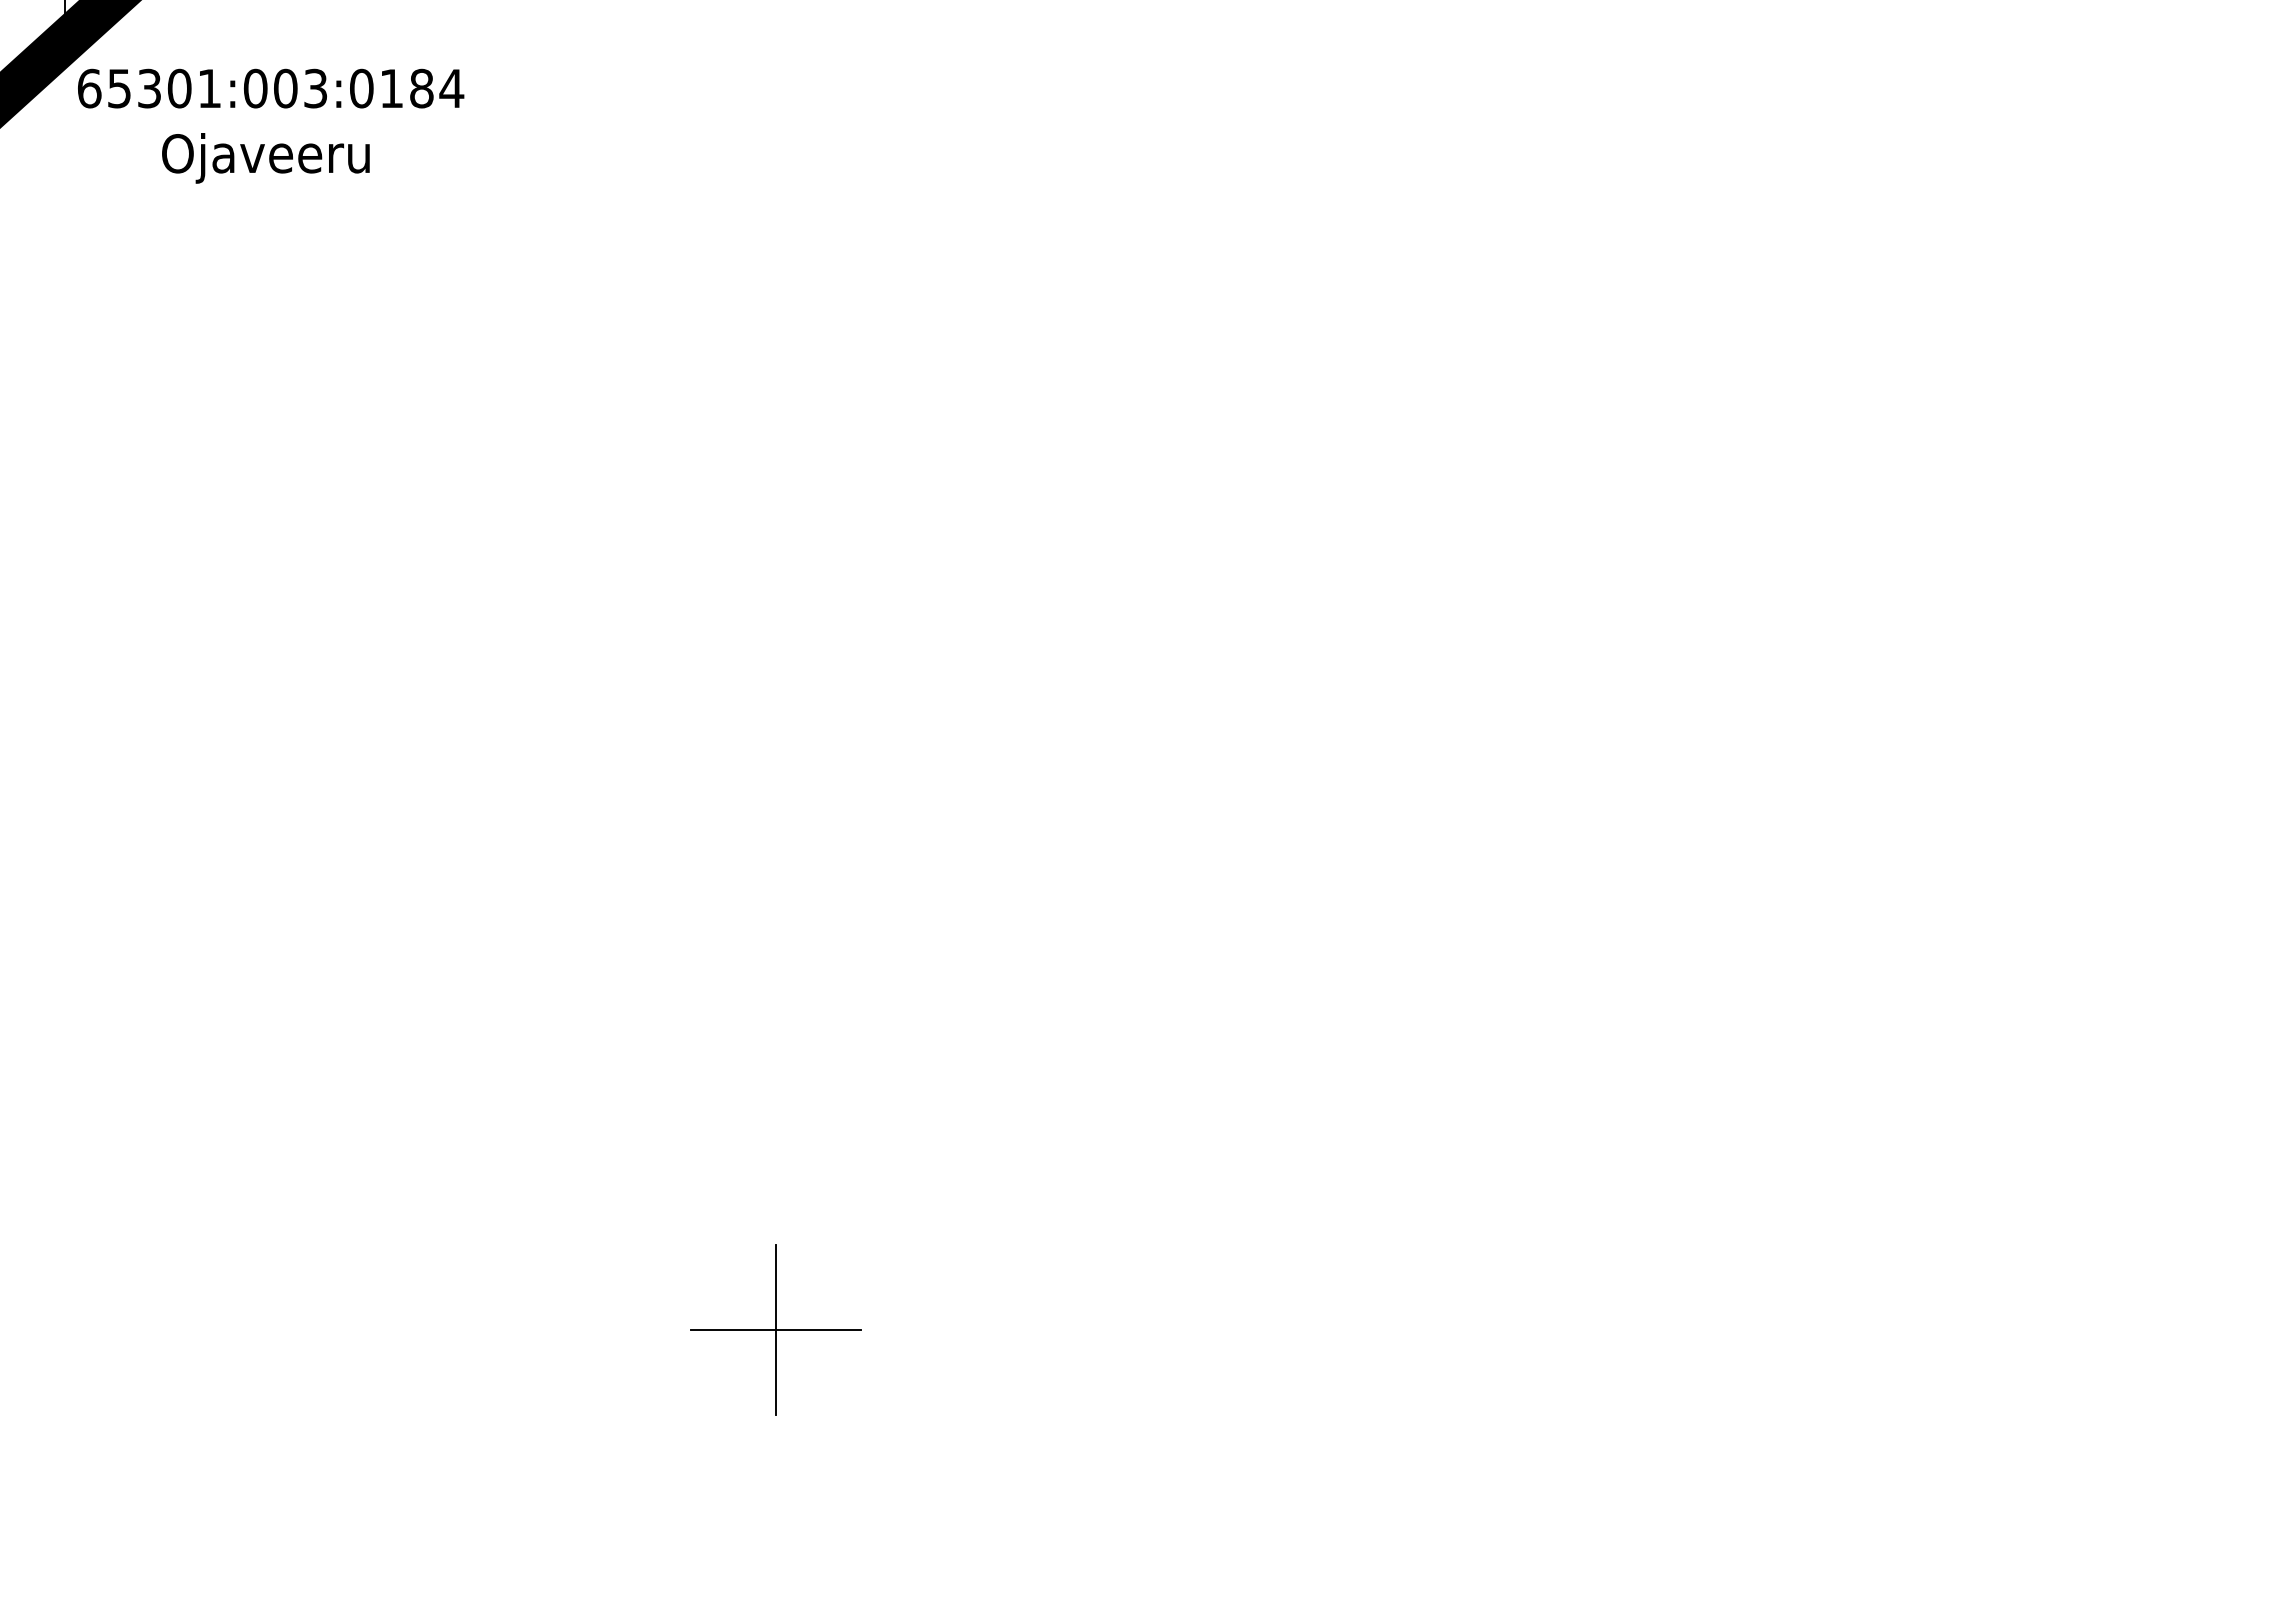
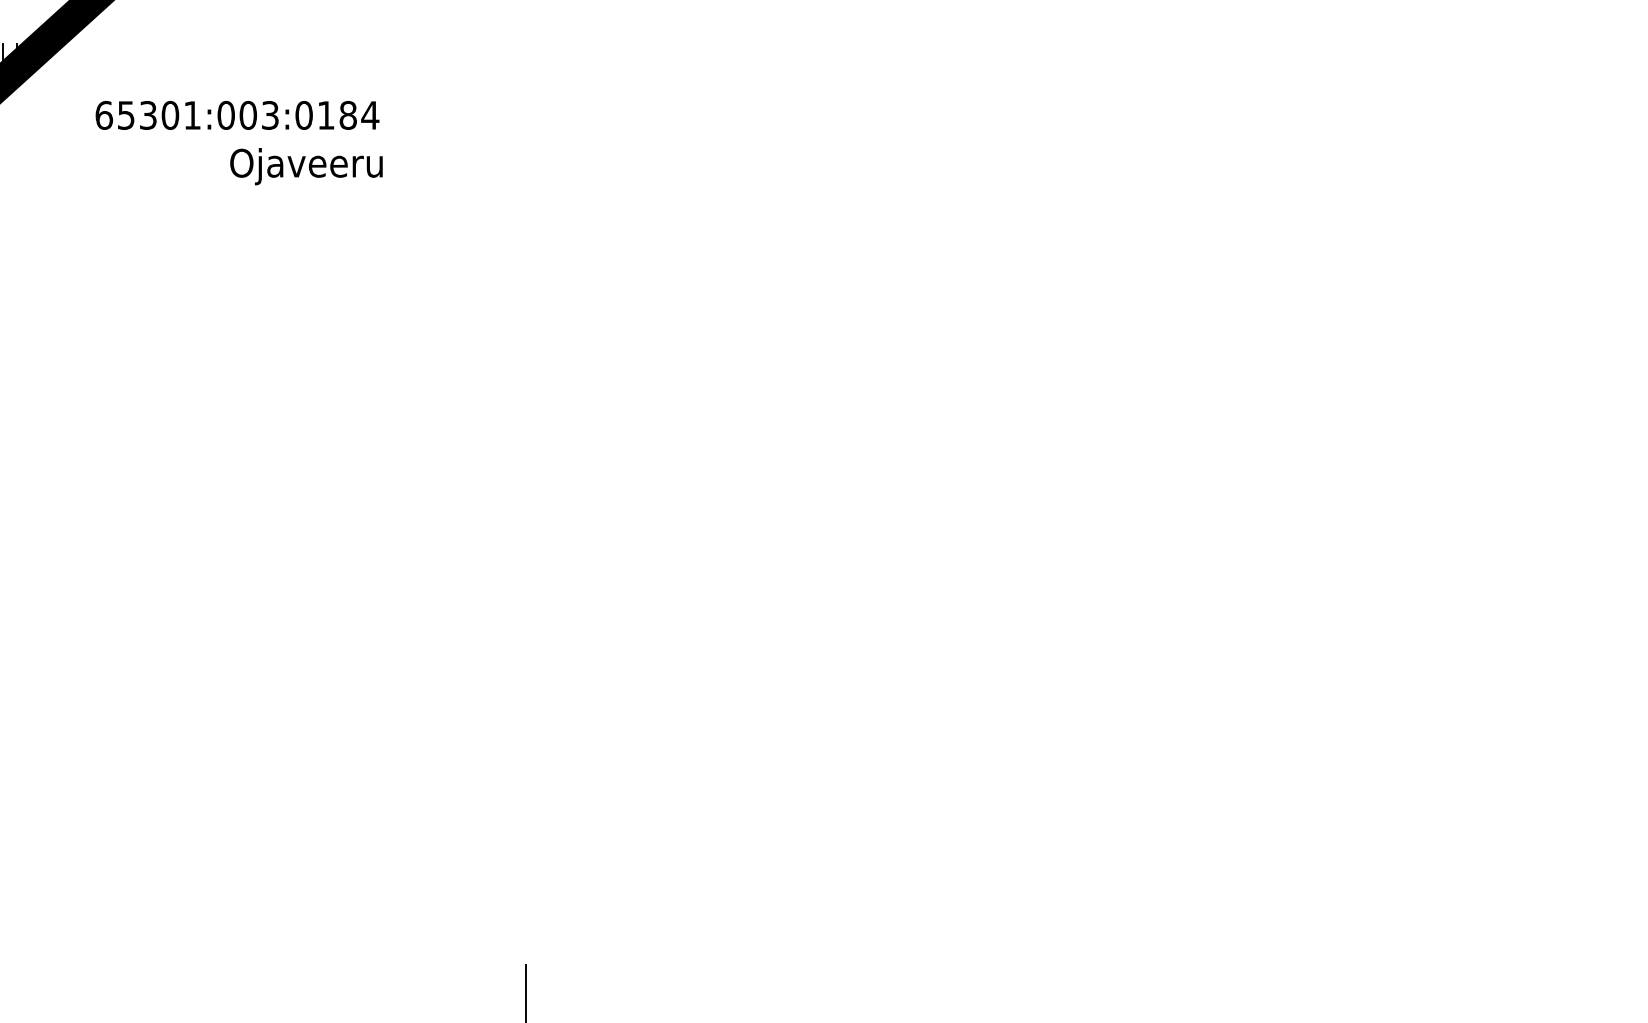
text: (271, 88) -> (237, 115), moved
text: (265, 158) -> (306, 166), moved

